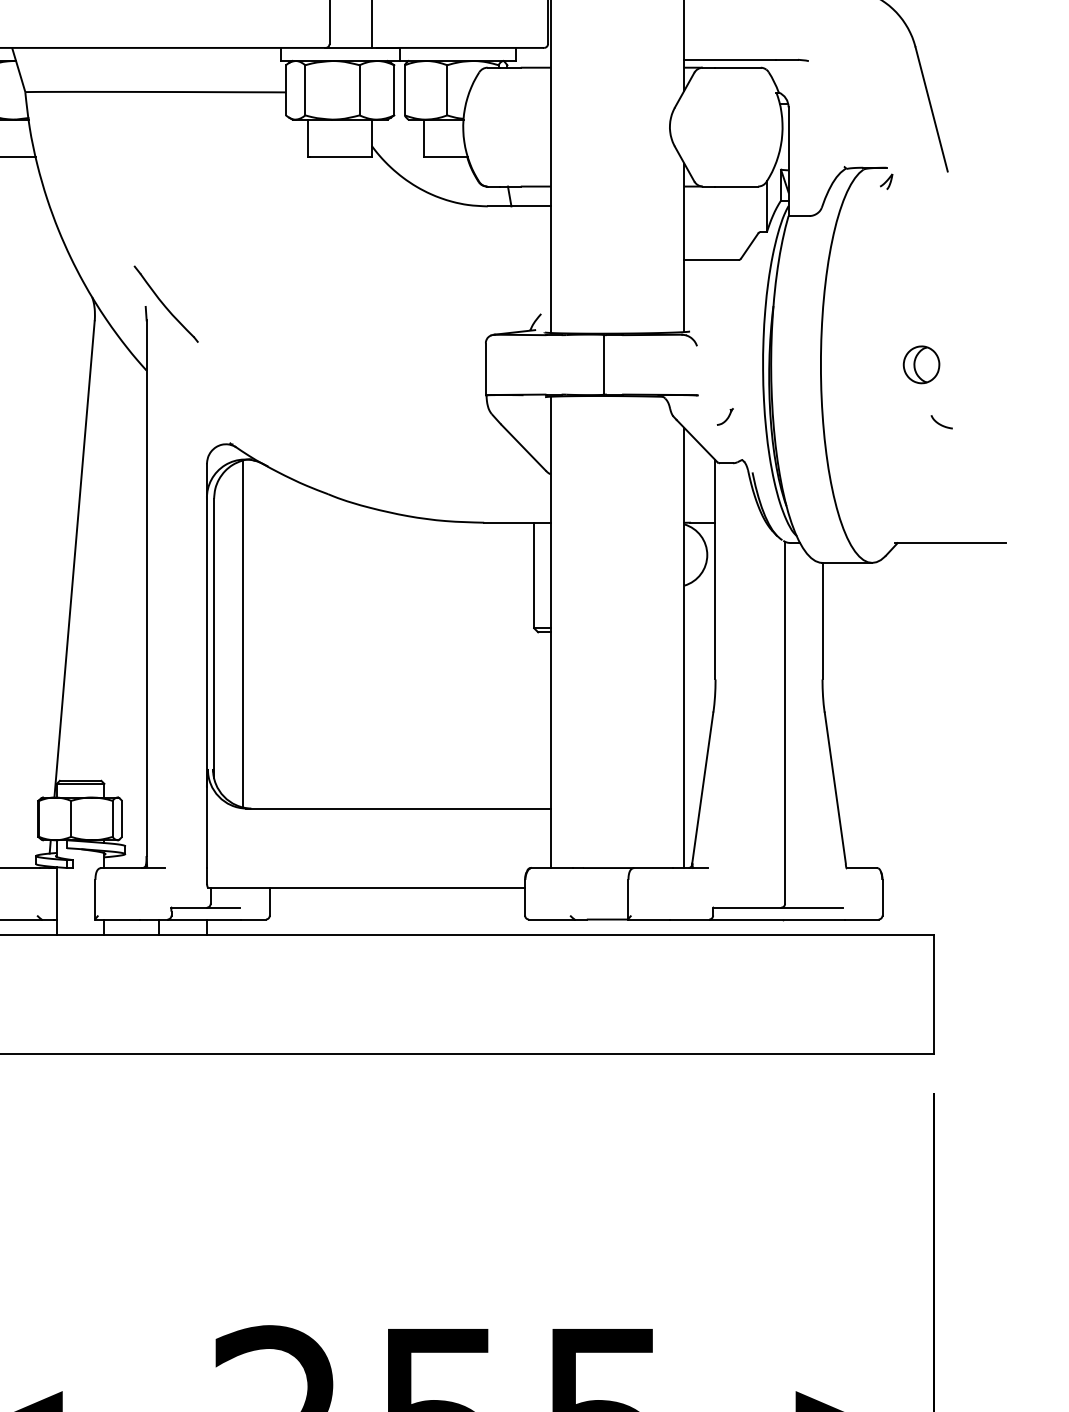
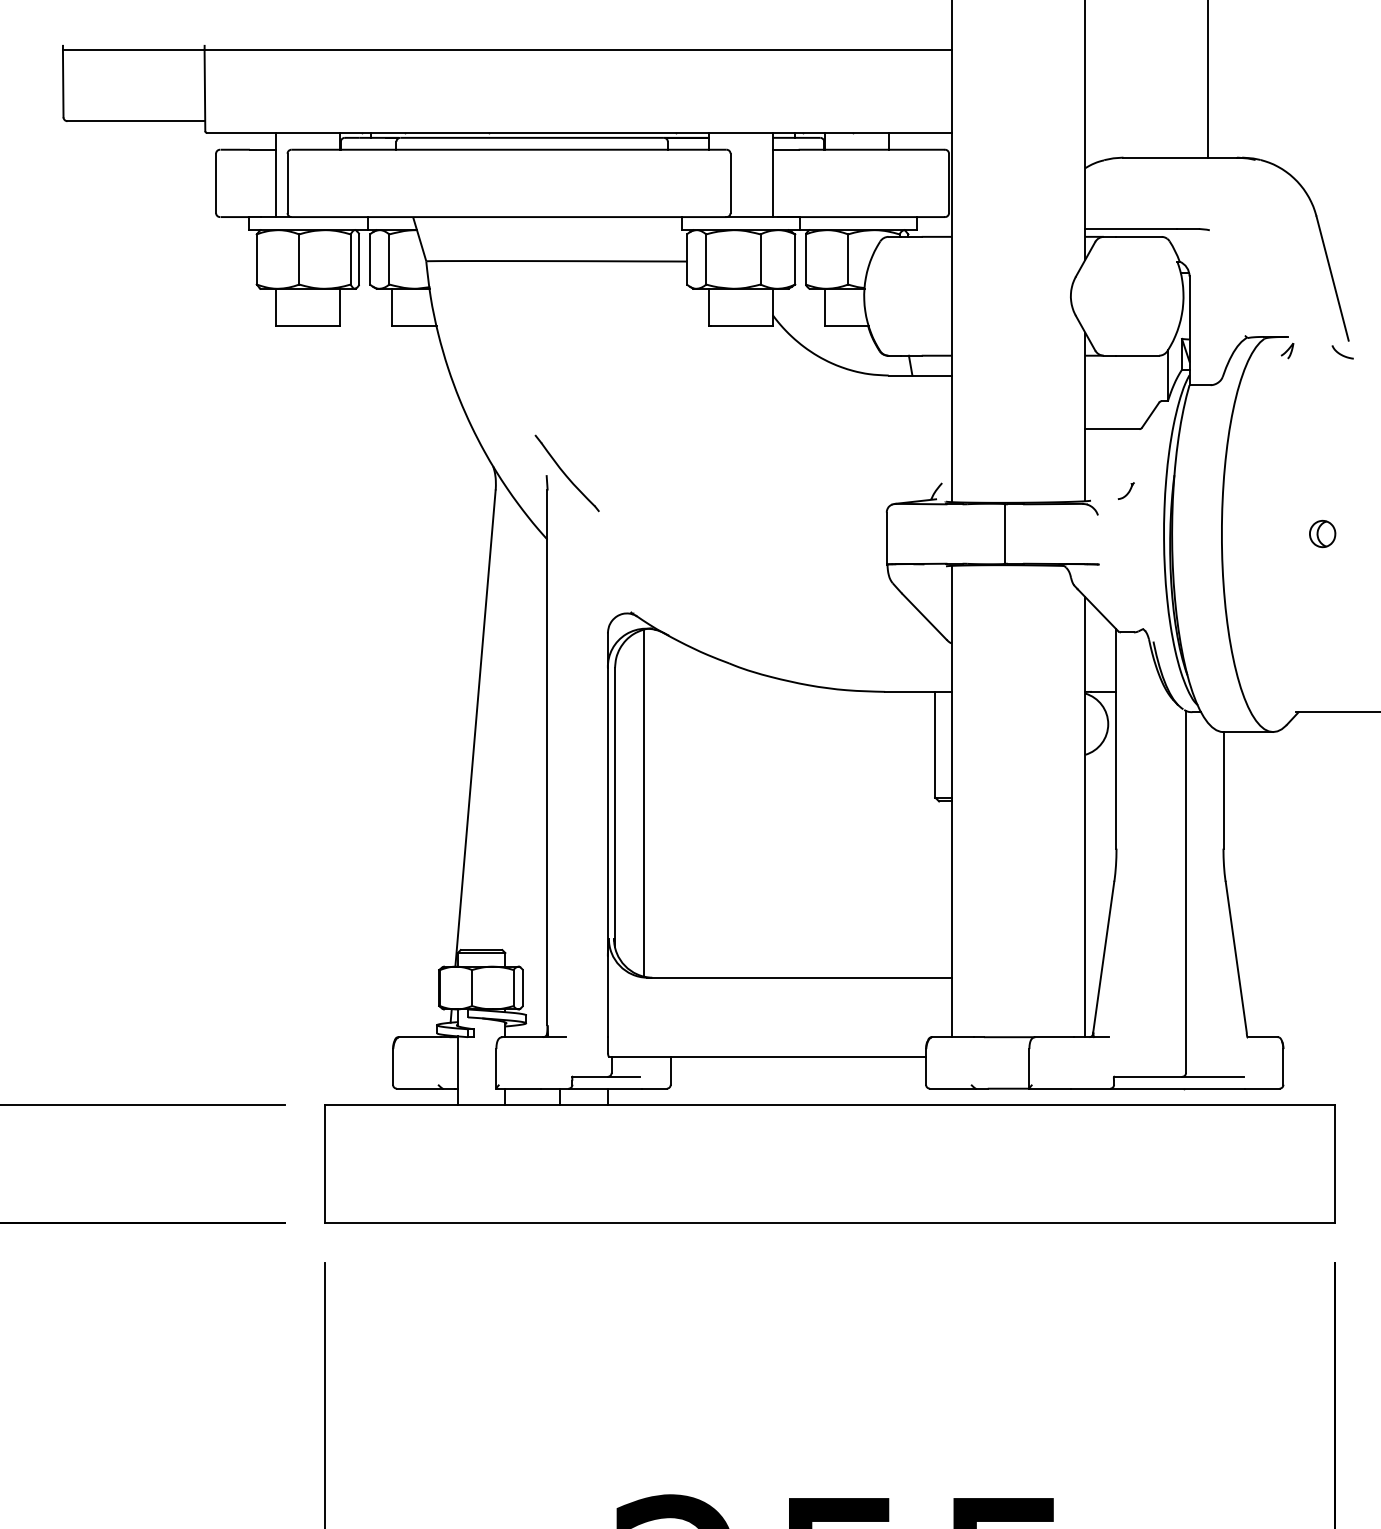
part: (921, 364) -> (1322, 533), size x0.71
part: (724, 416) -> (1125, 490), moved
curve: (940, 423) -> (1341, 353), moved

